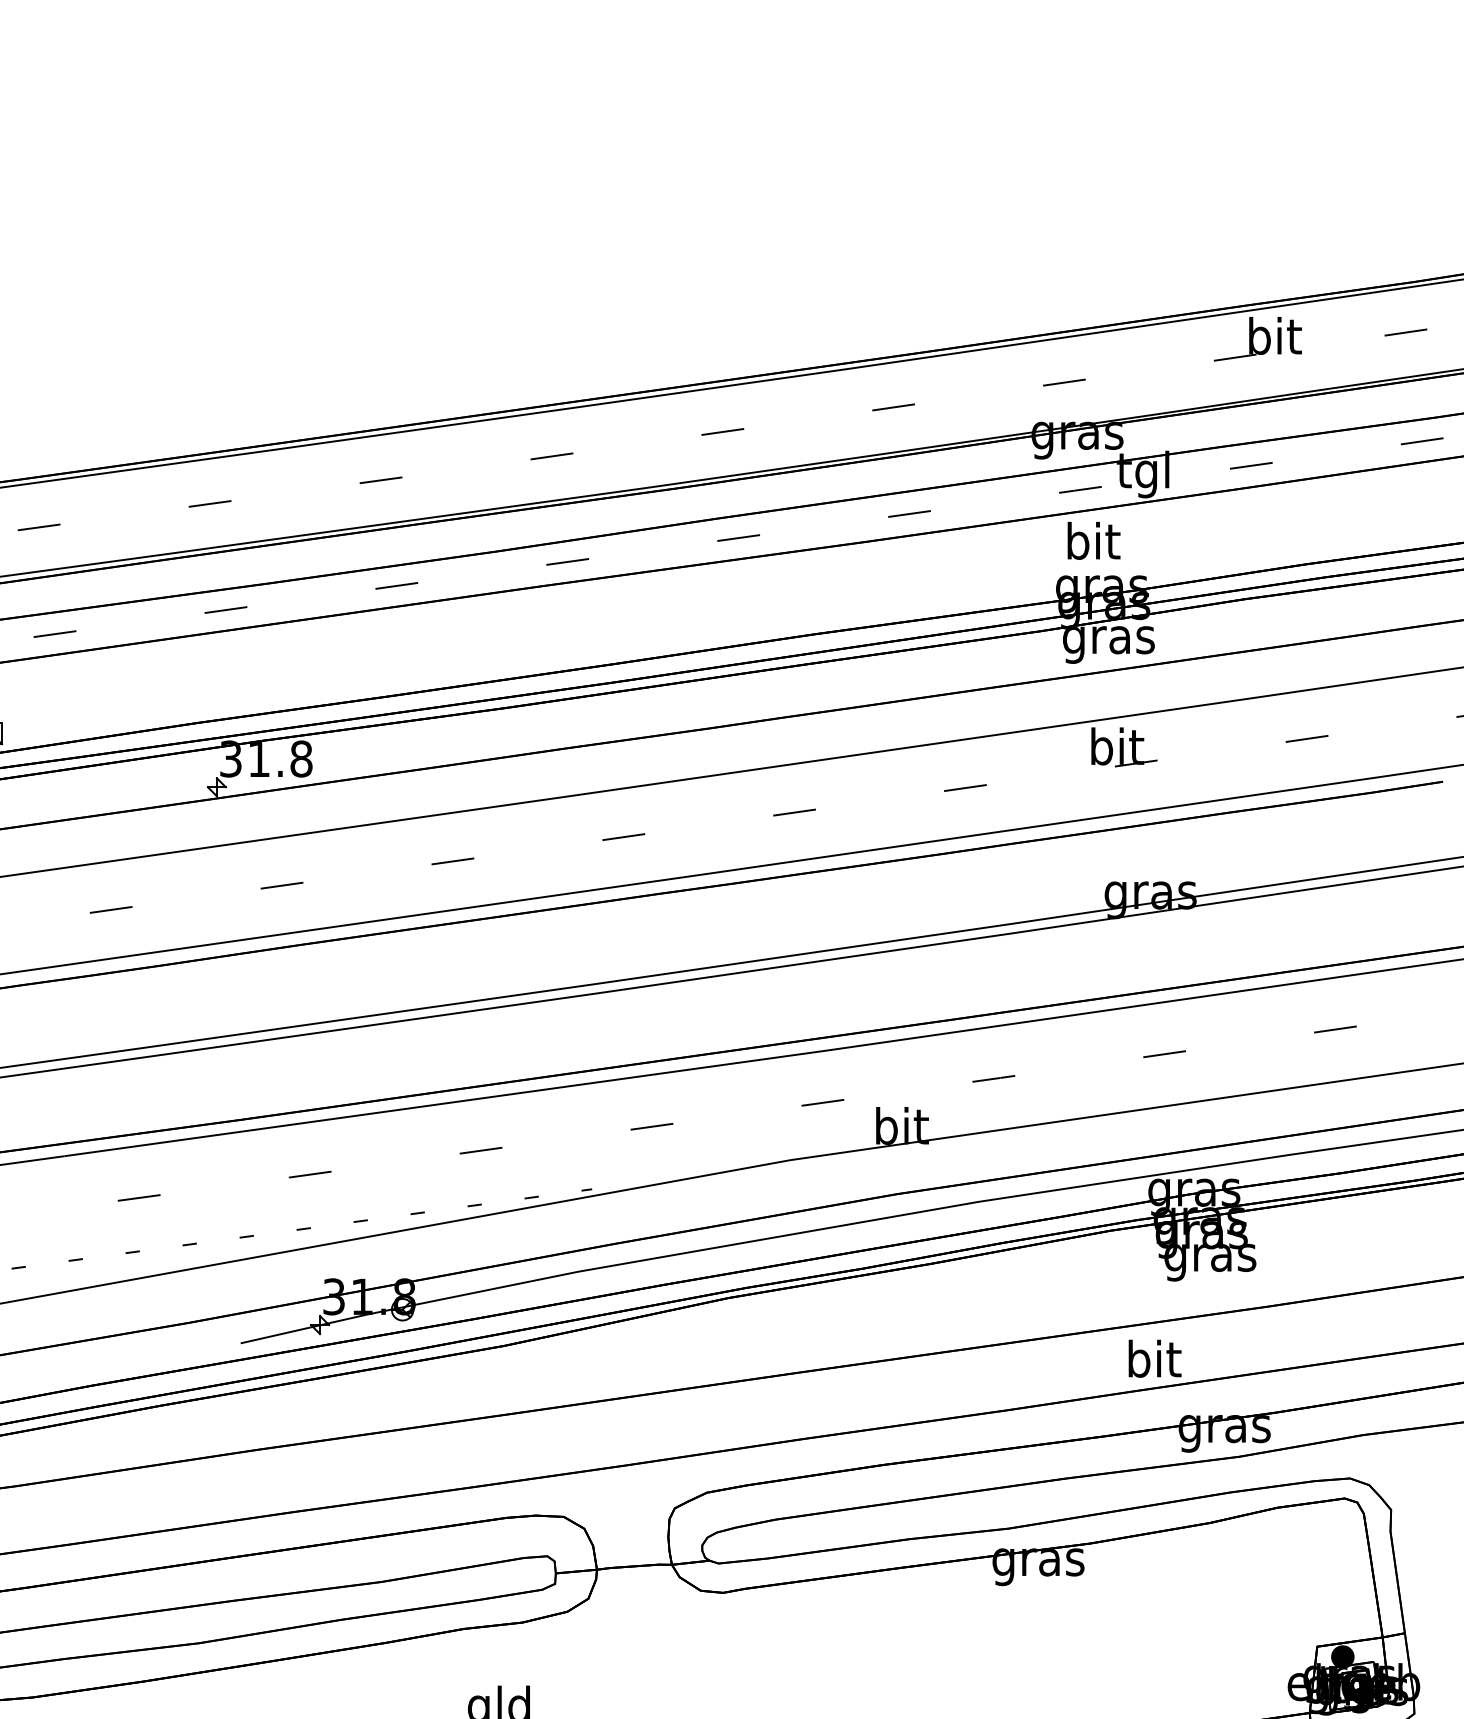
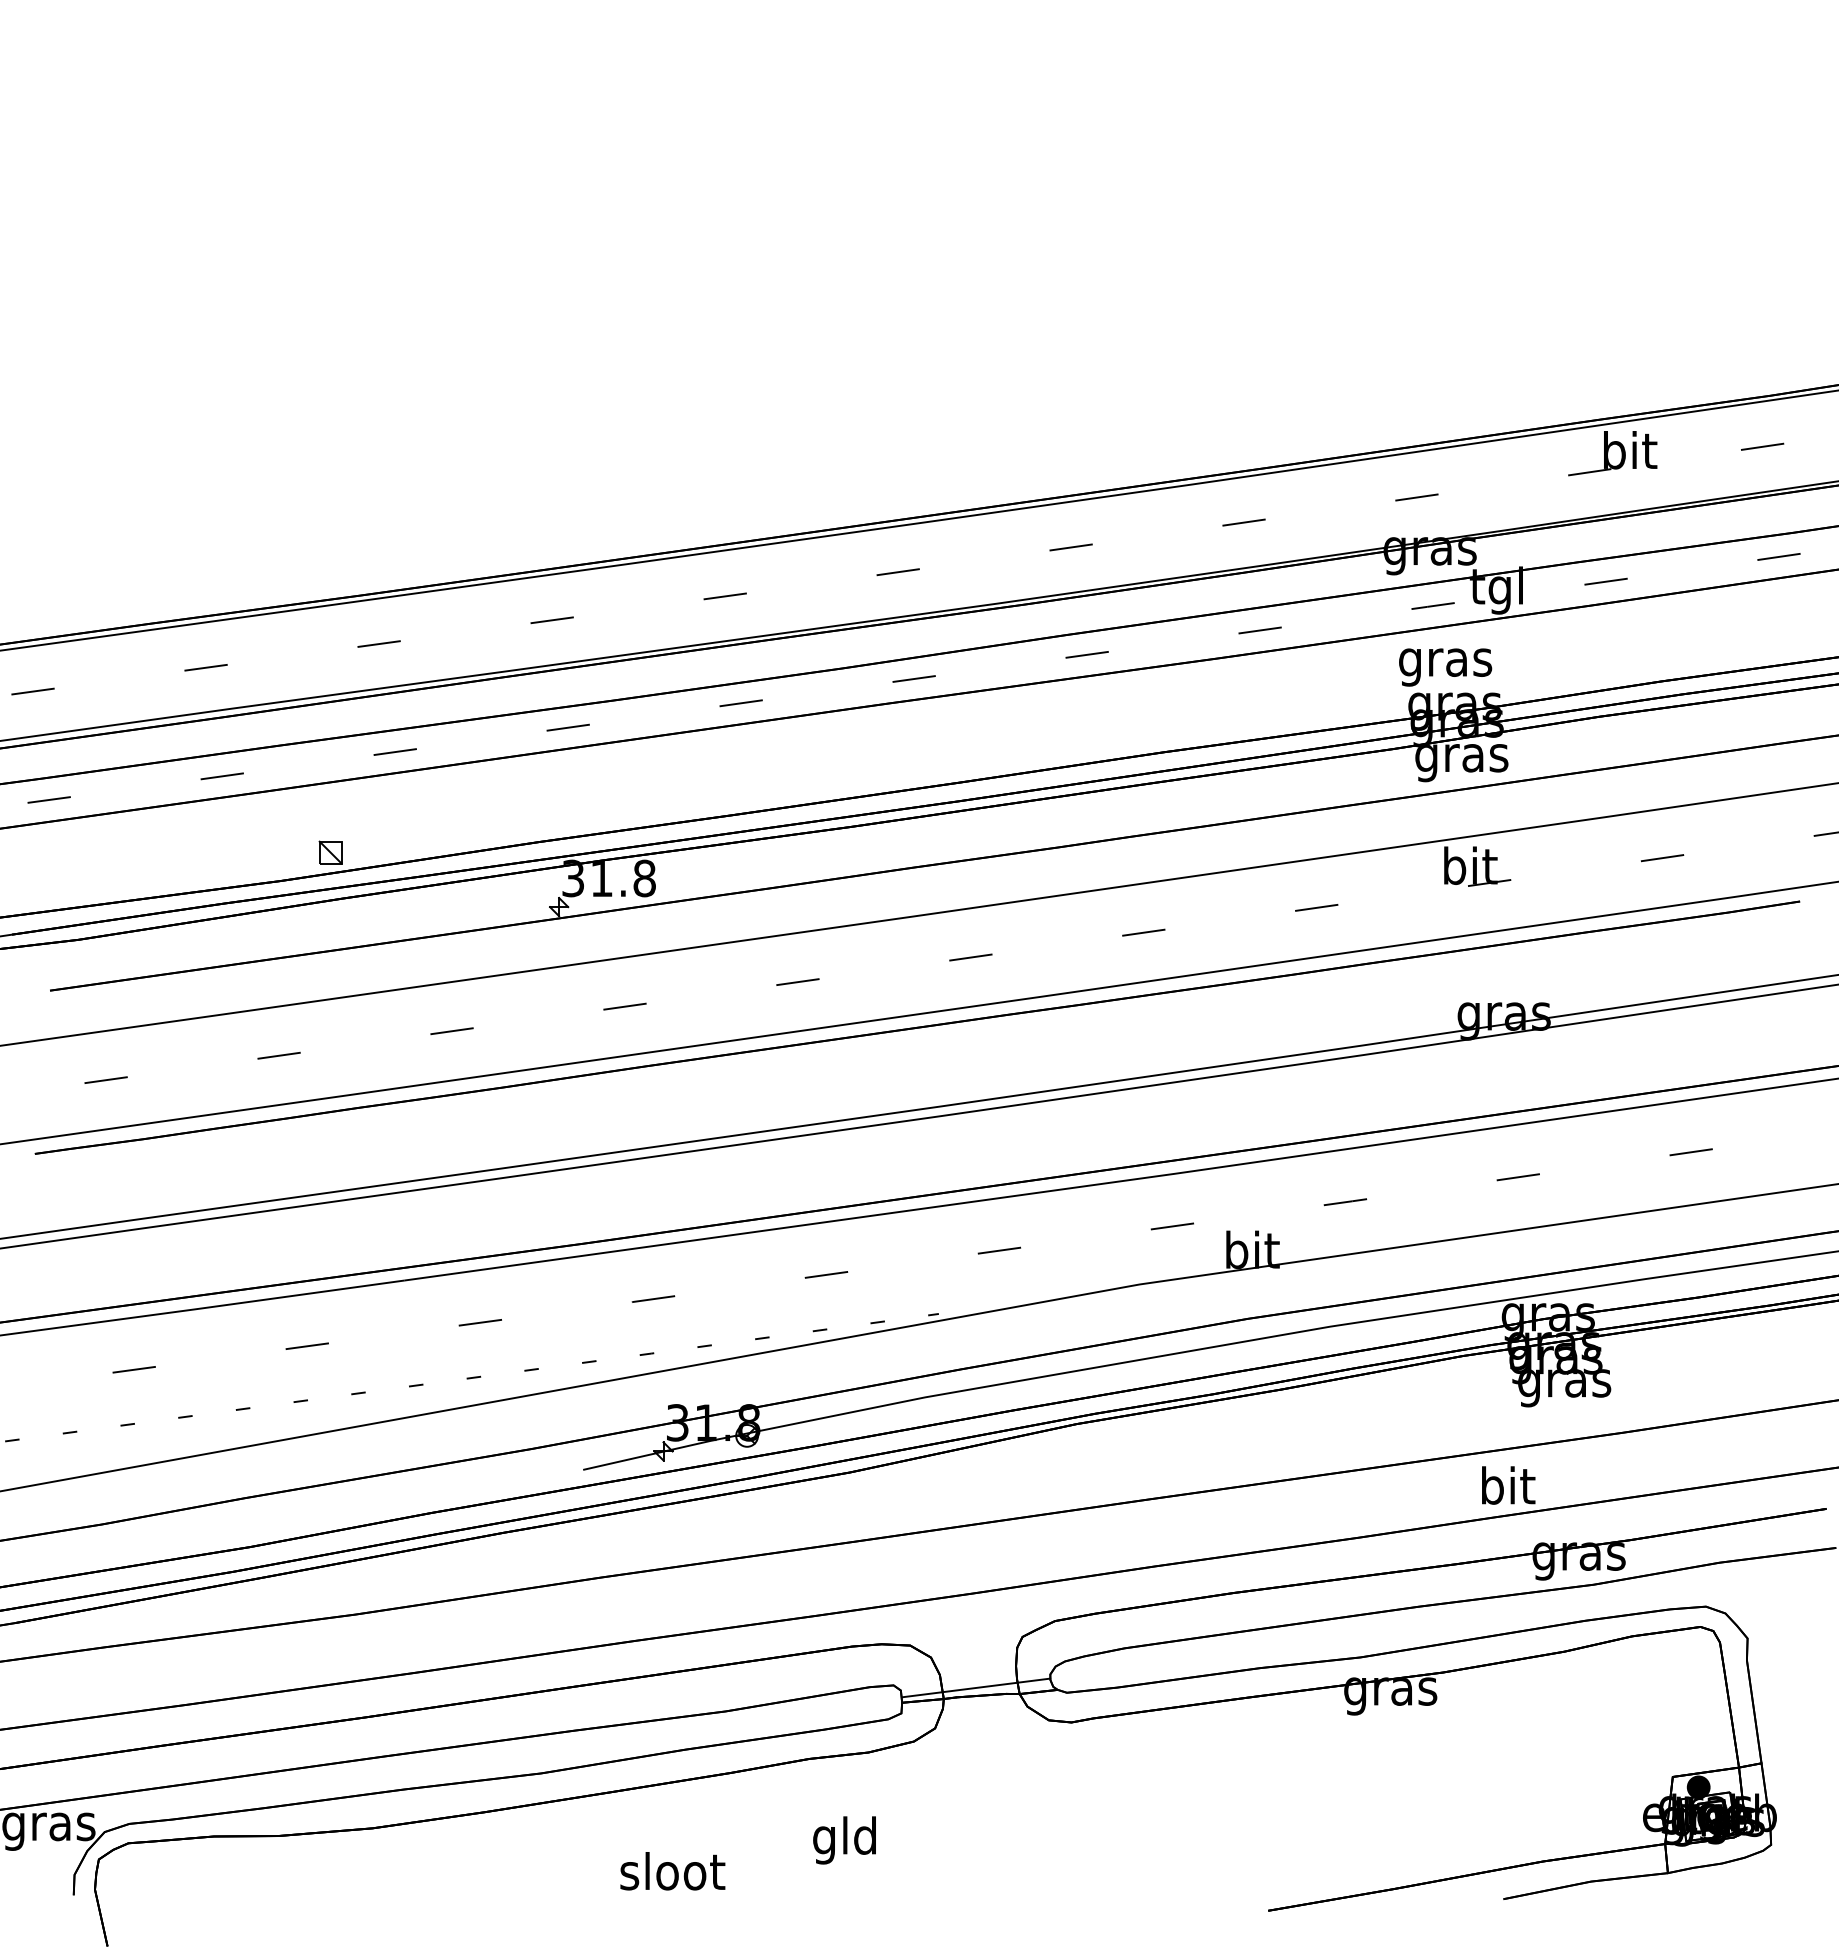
text: (1092, 545) -> (1445, 662), bit -> gras
line: (629, 1558) -> (976, 1687), added

